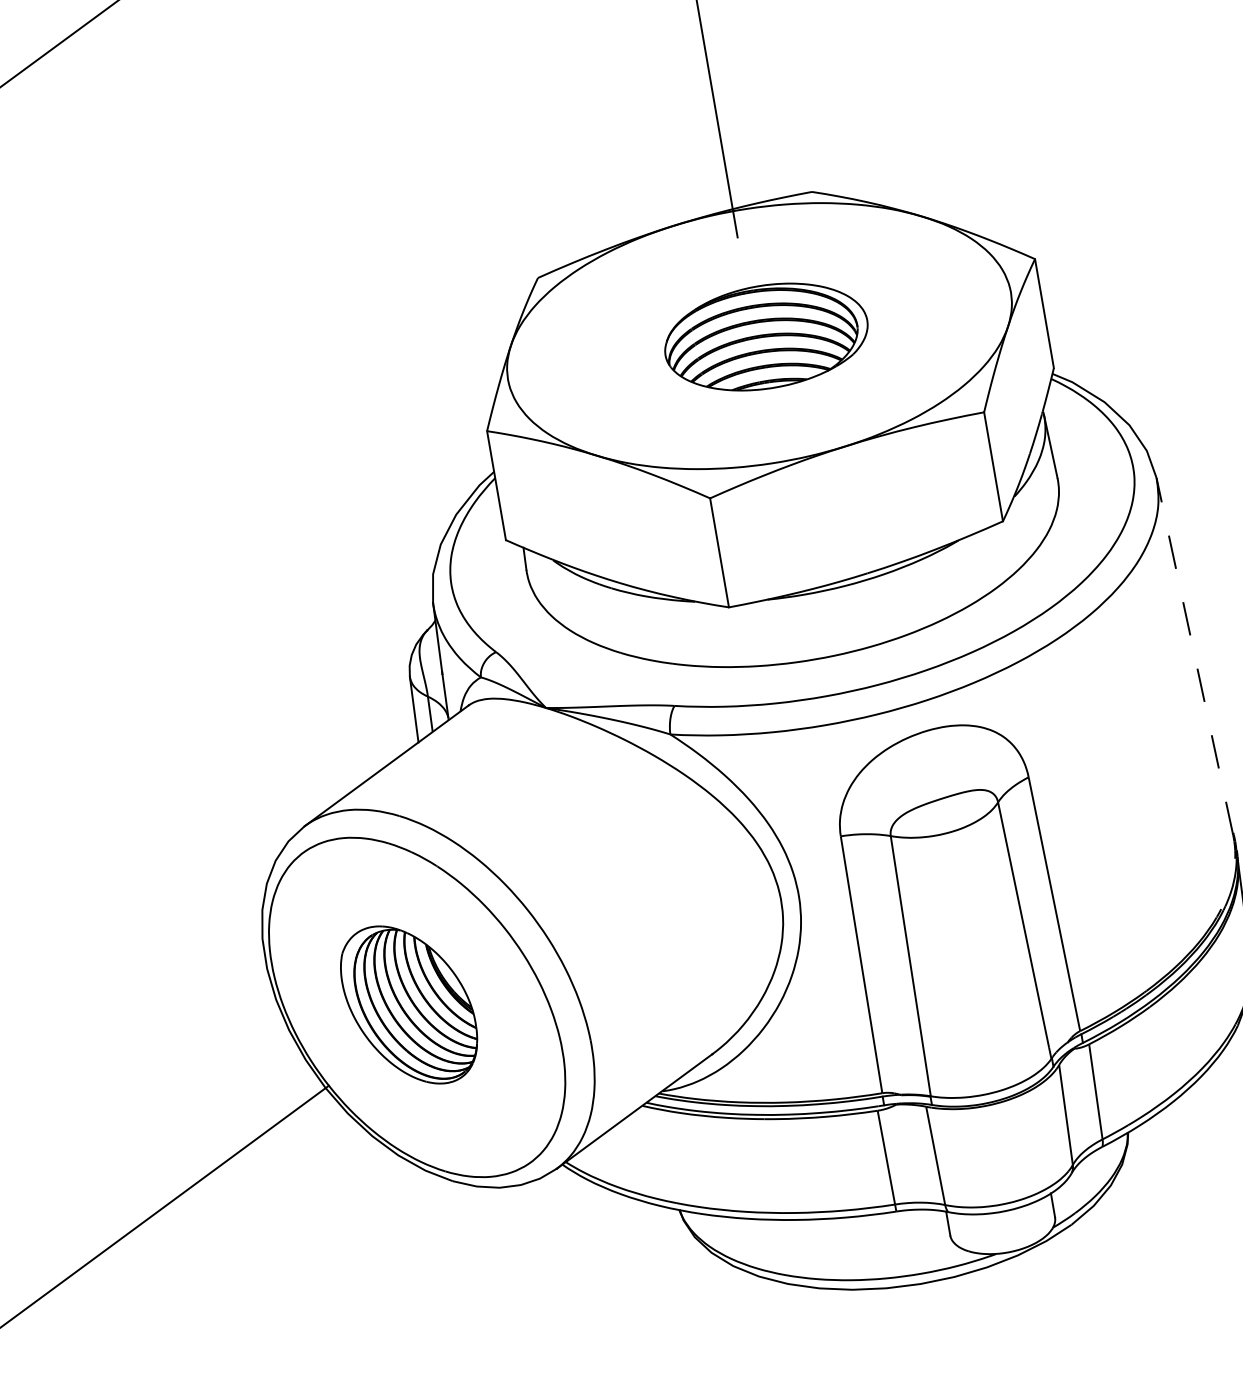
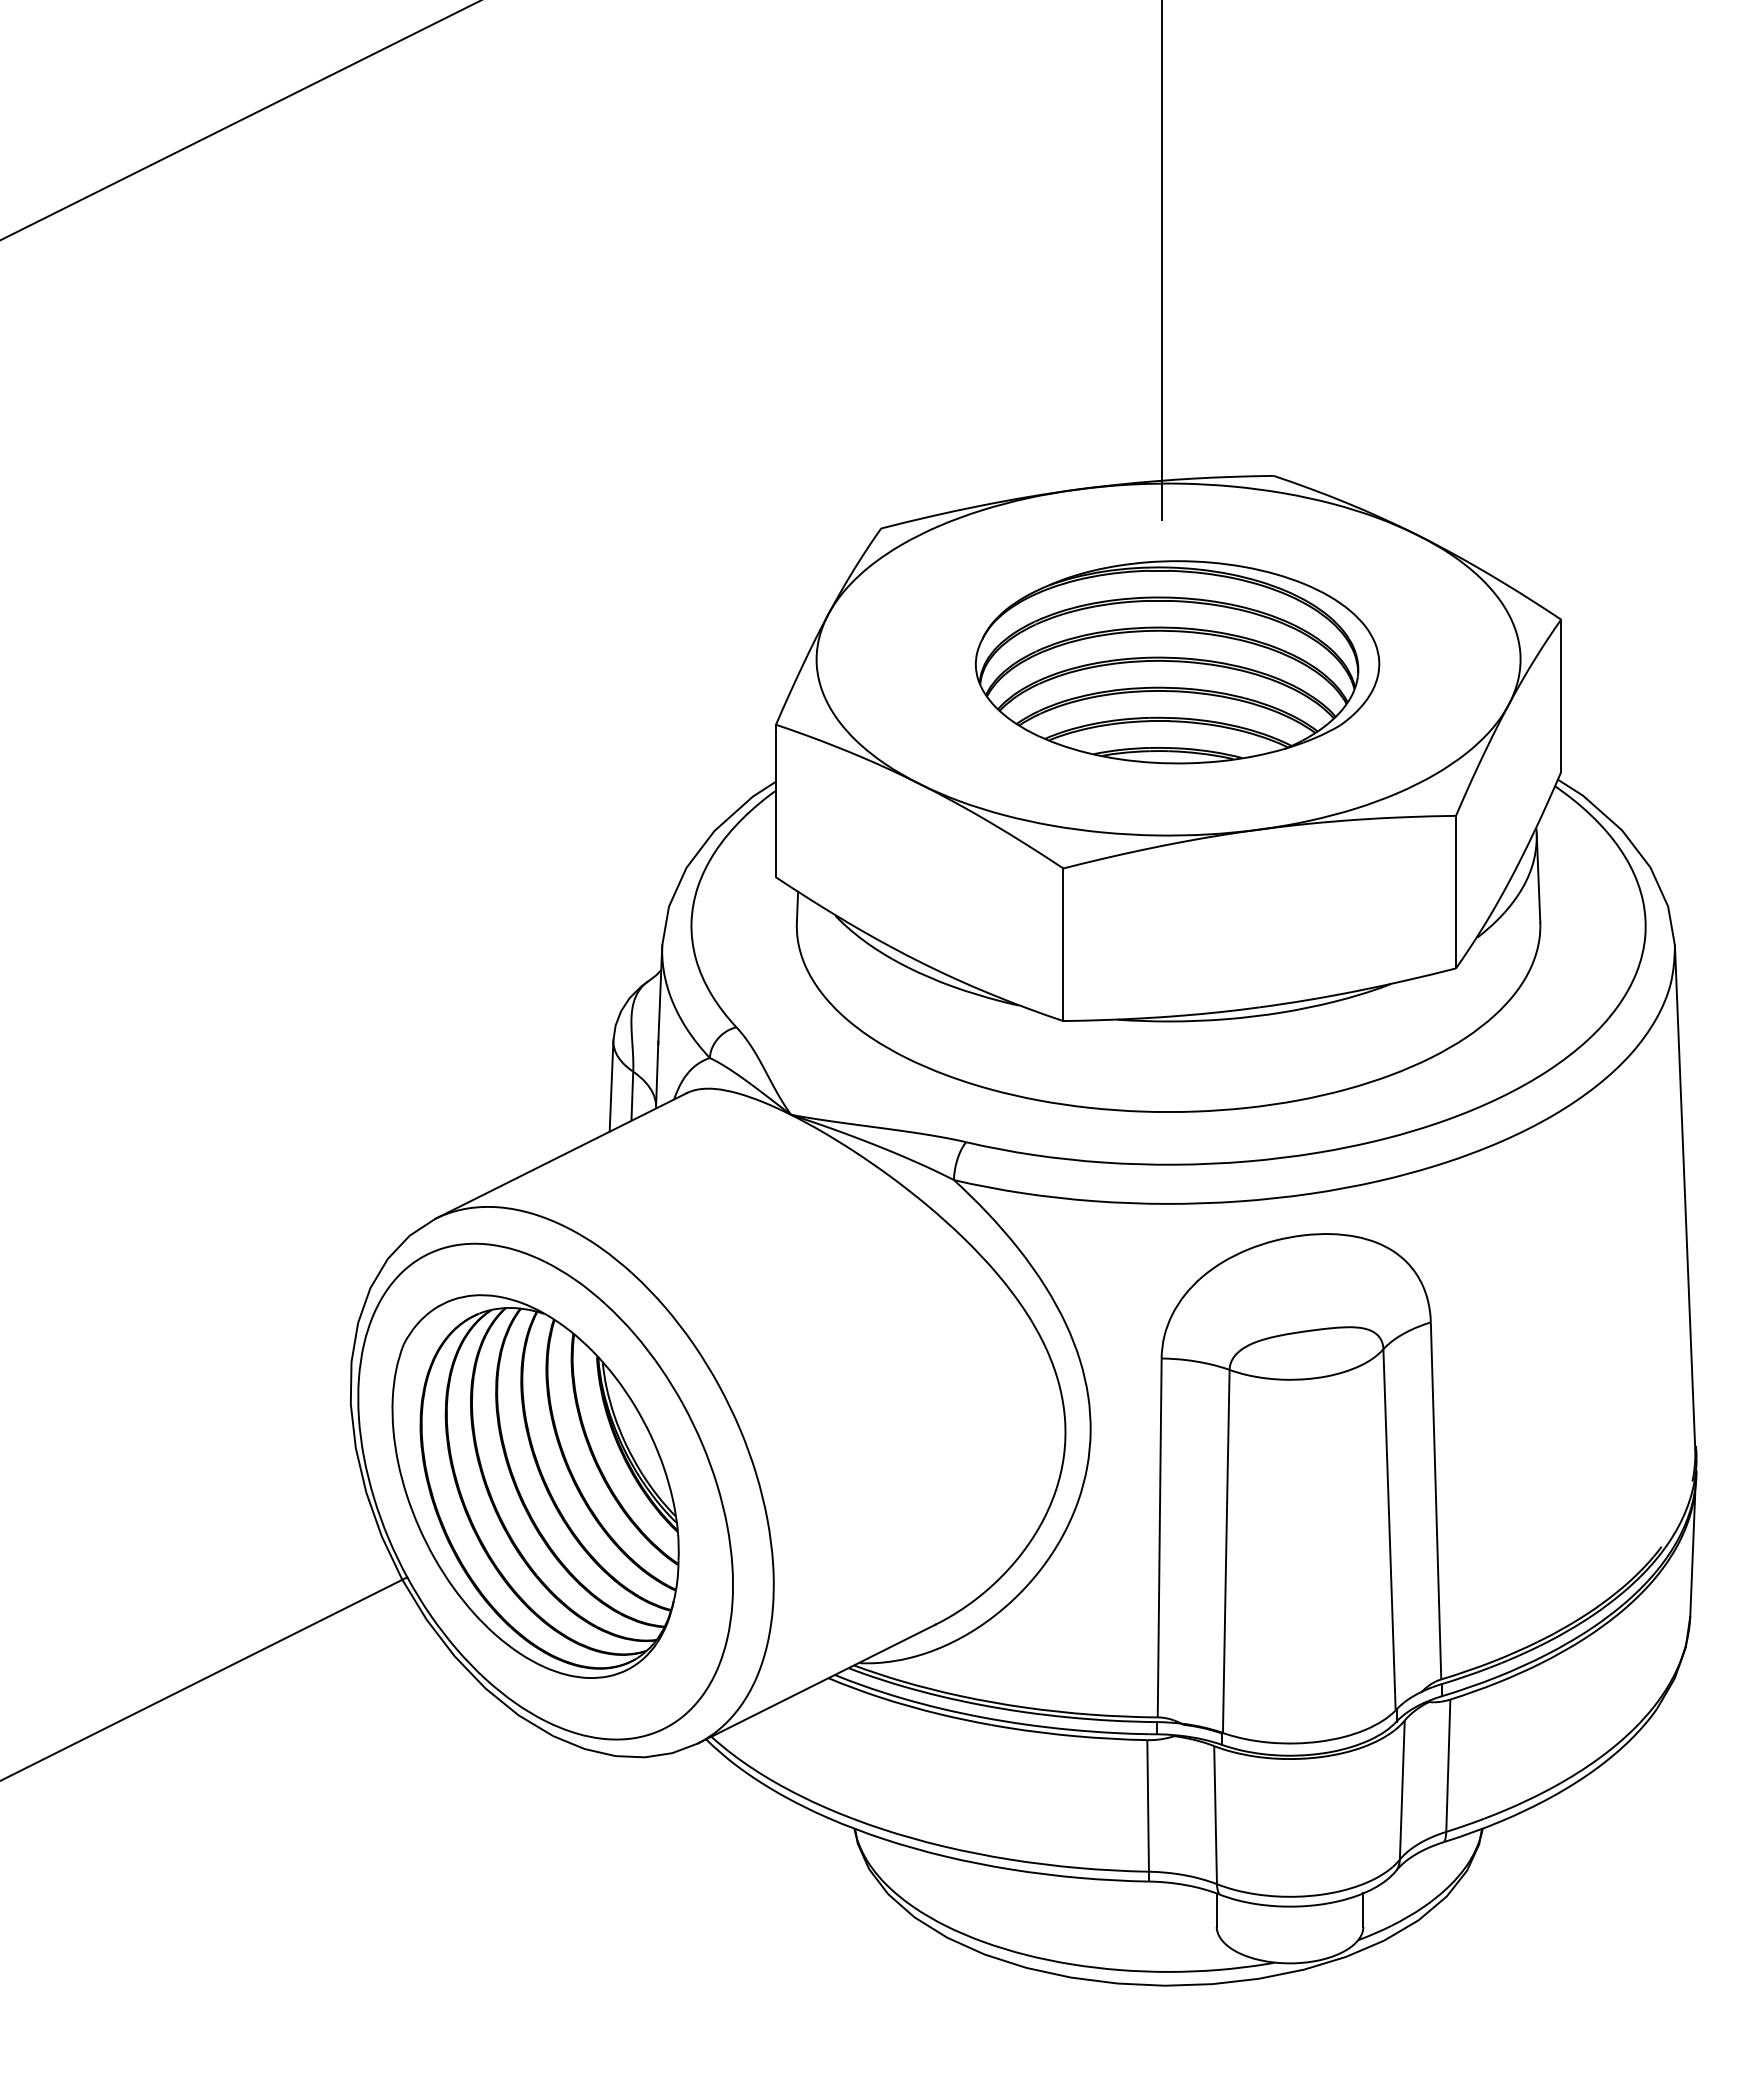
part: (766, 337) -> (1177, 662), size x1.43
line: (1195, 656) -> (1685, 1197), dashed -> solid
part: (409, 1005) -> (535, 1486), size x1.67

